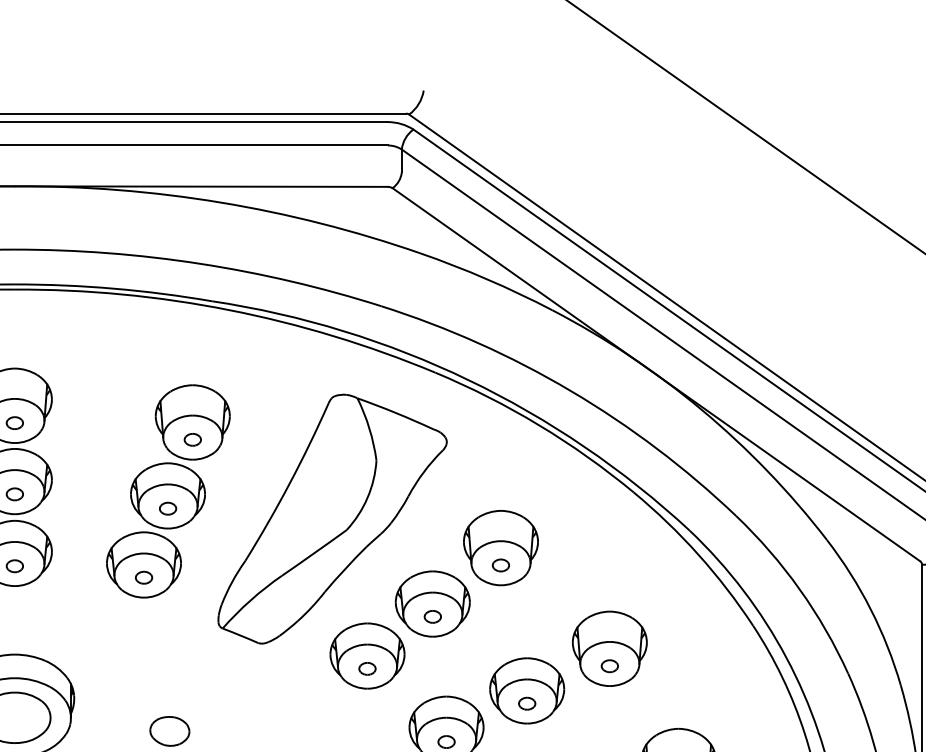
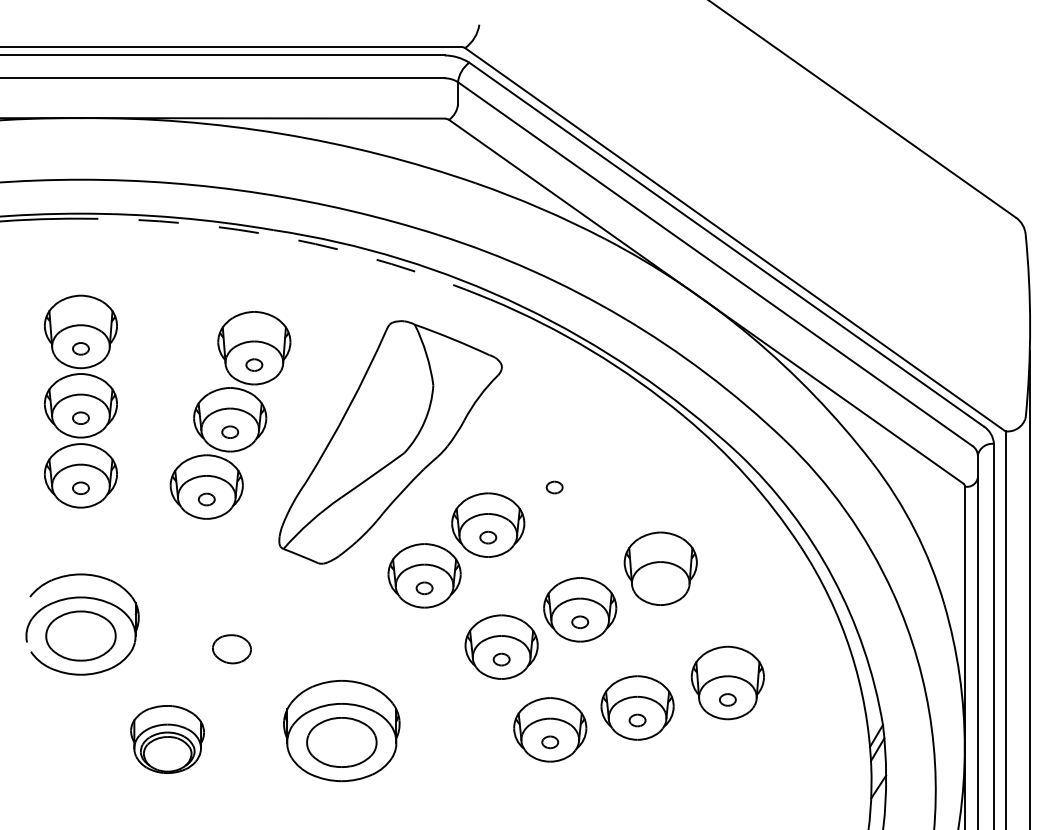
arc: (228, 309) -> (289, 238), solid -> dashed
part: (500, 547) -> (554, 470), removed
part: (609, 665) -> (660, 585), removed

